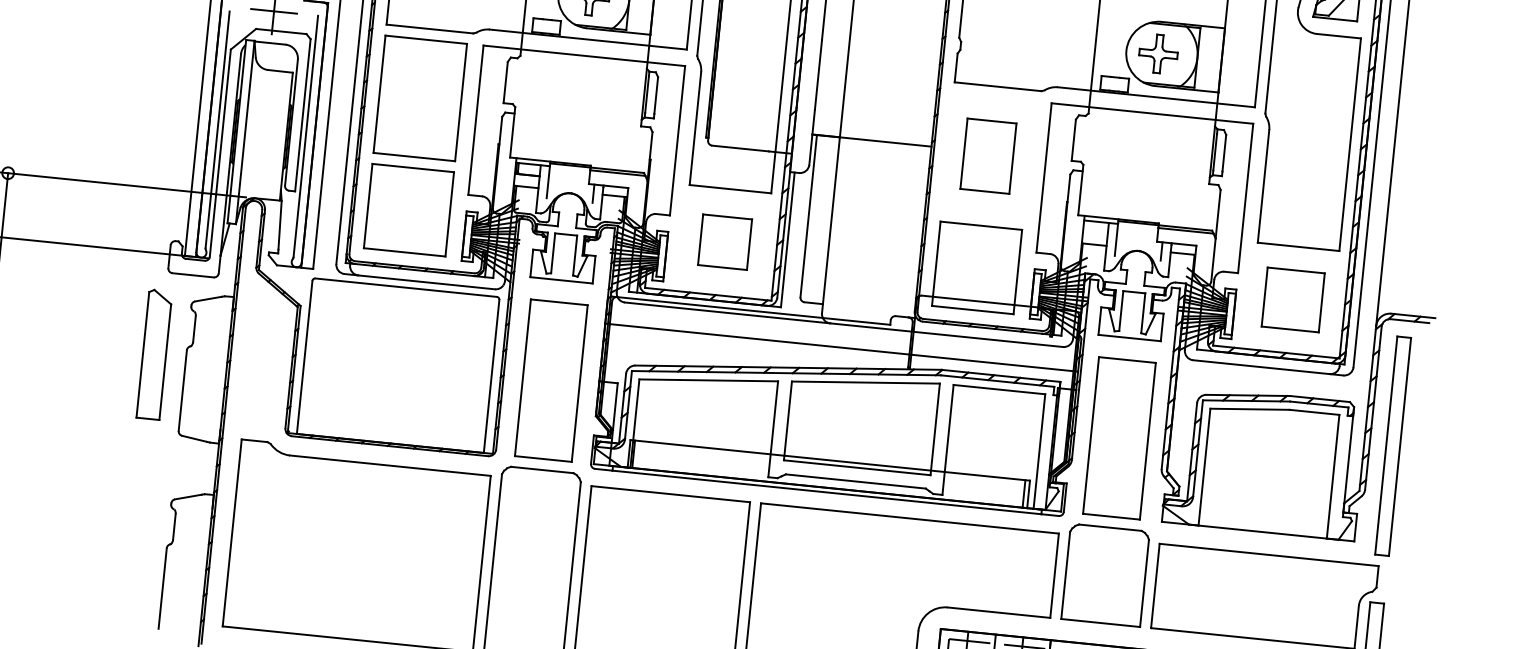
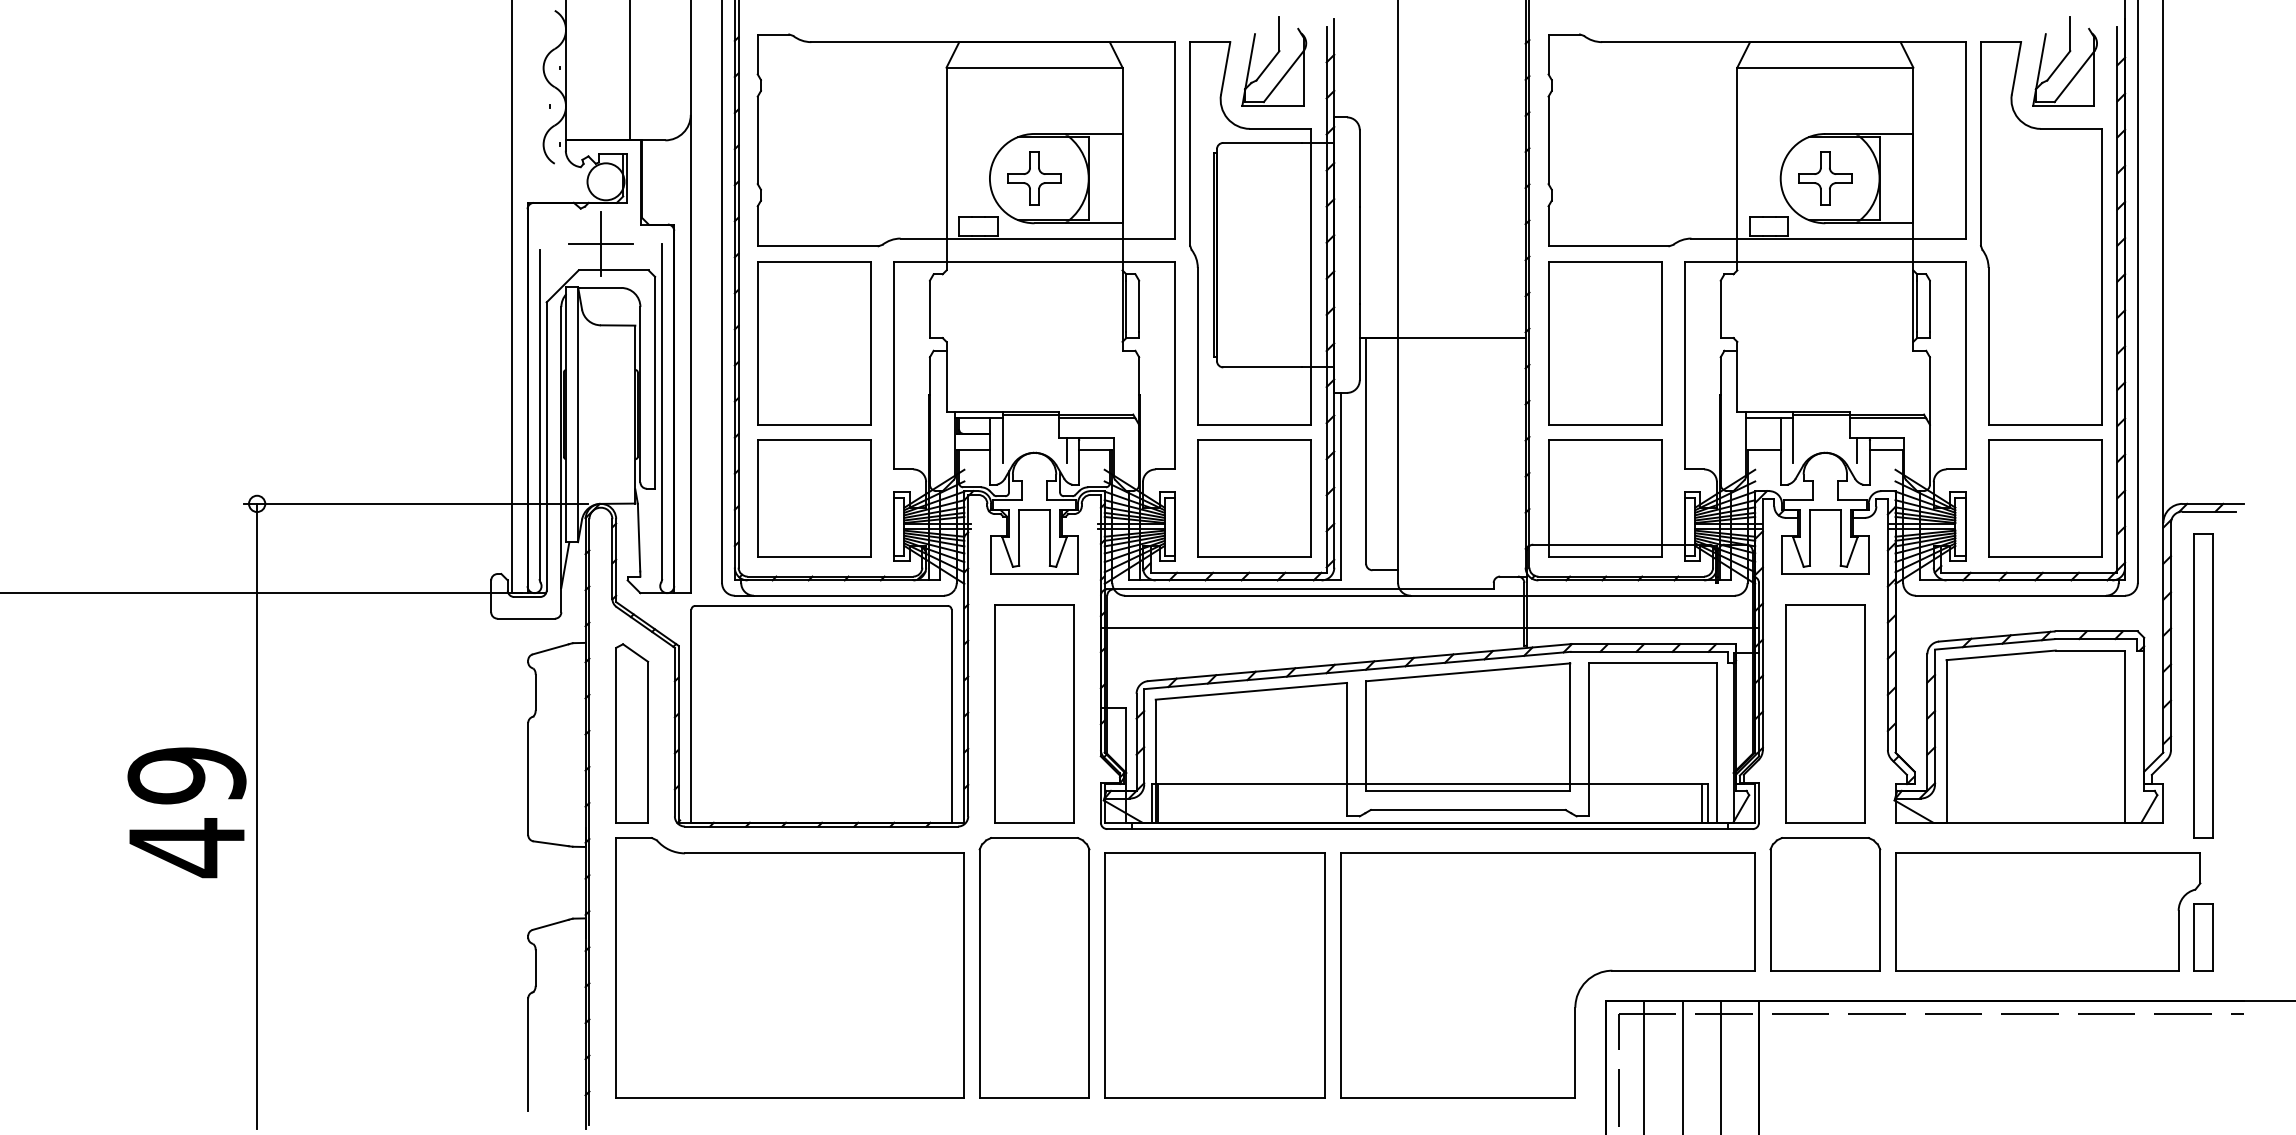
part: (988, 156) -> (1605, 343), size x1.67
part: (725, 242) -> (1254, 498), size x1.67
part: (1293, 299) -> (2045, 498), size x1.43
part: (154, 354) -> (632, 733), moved

